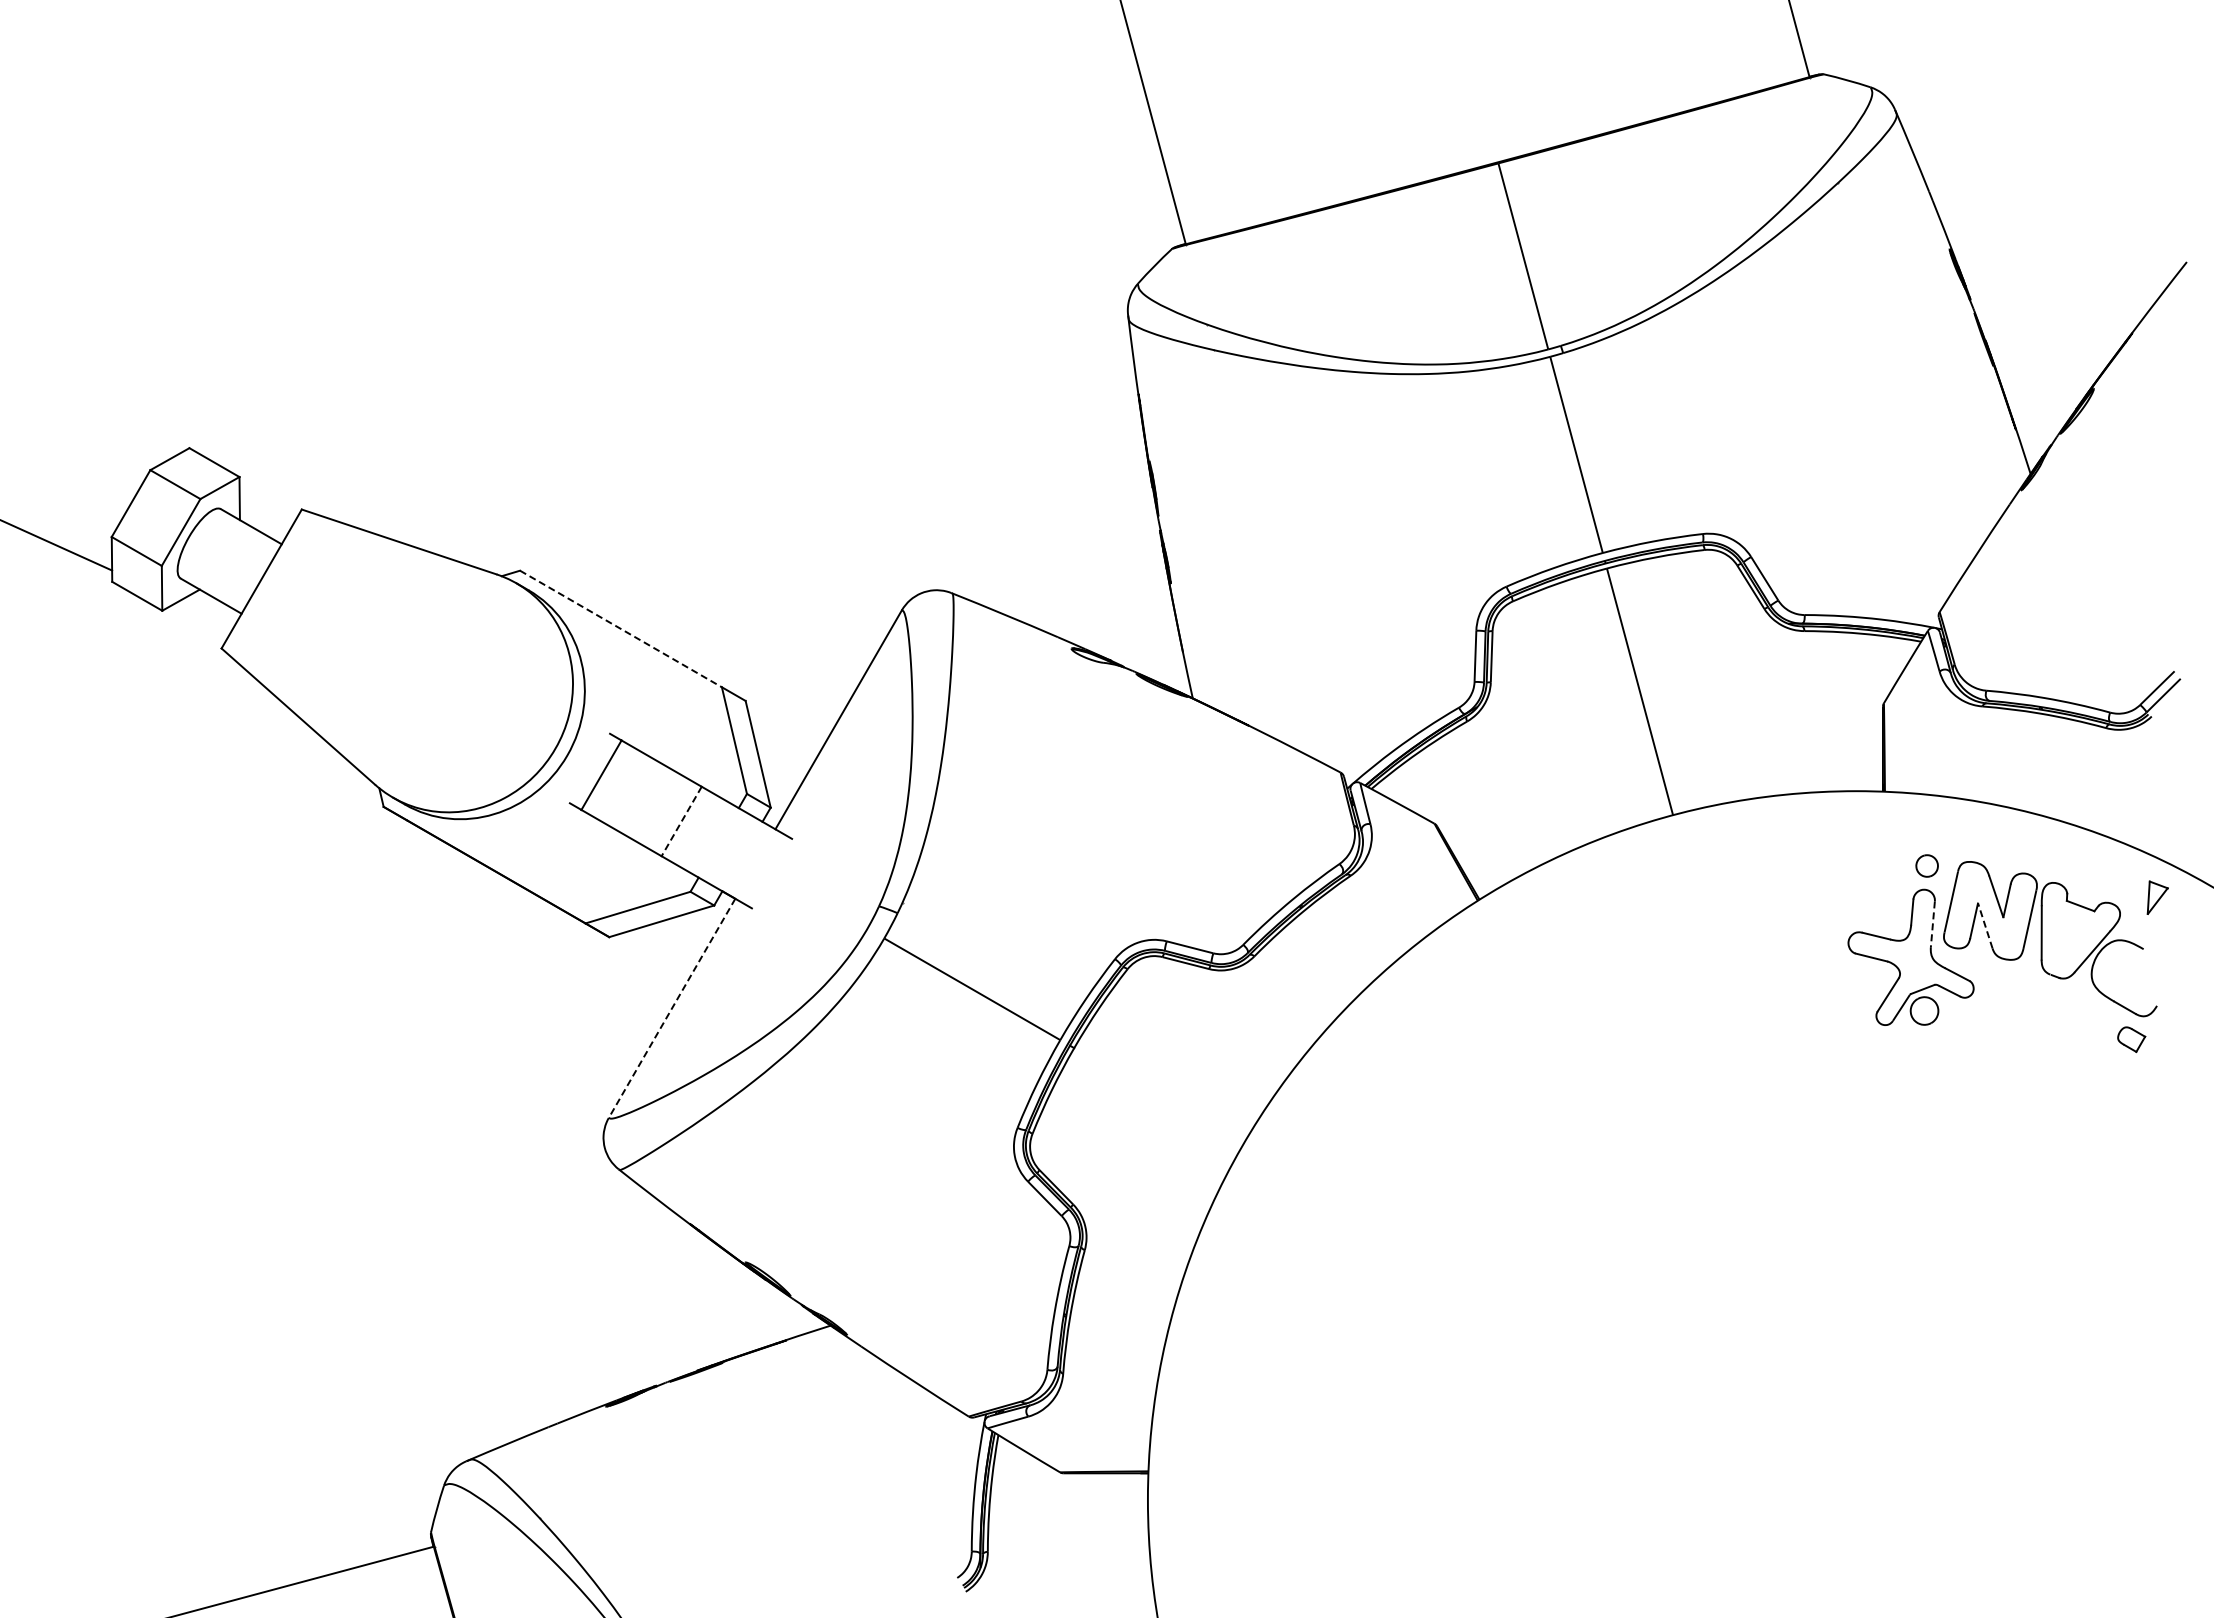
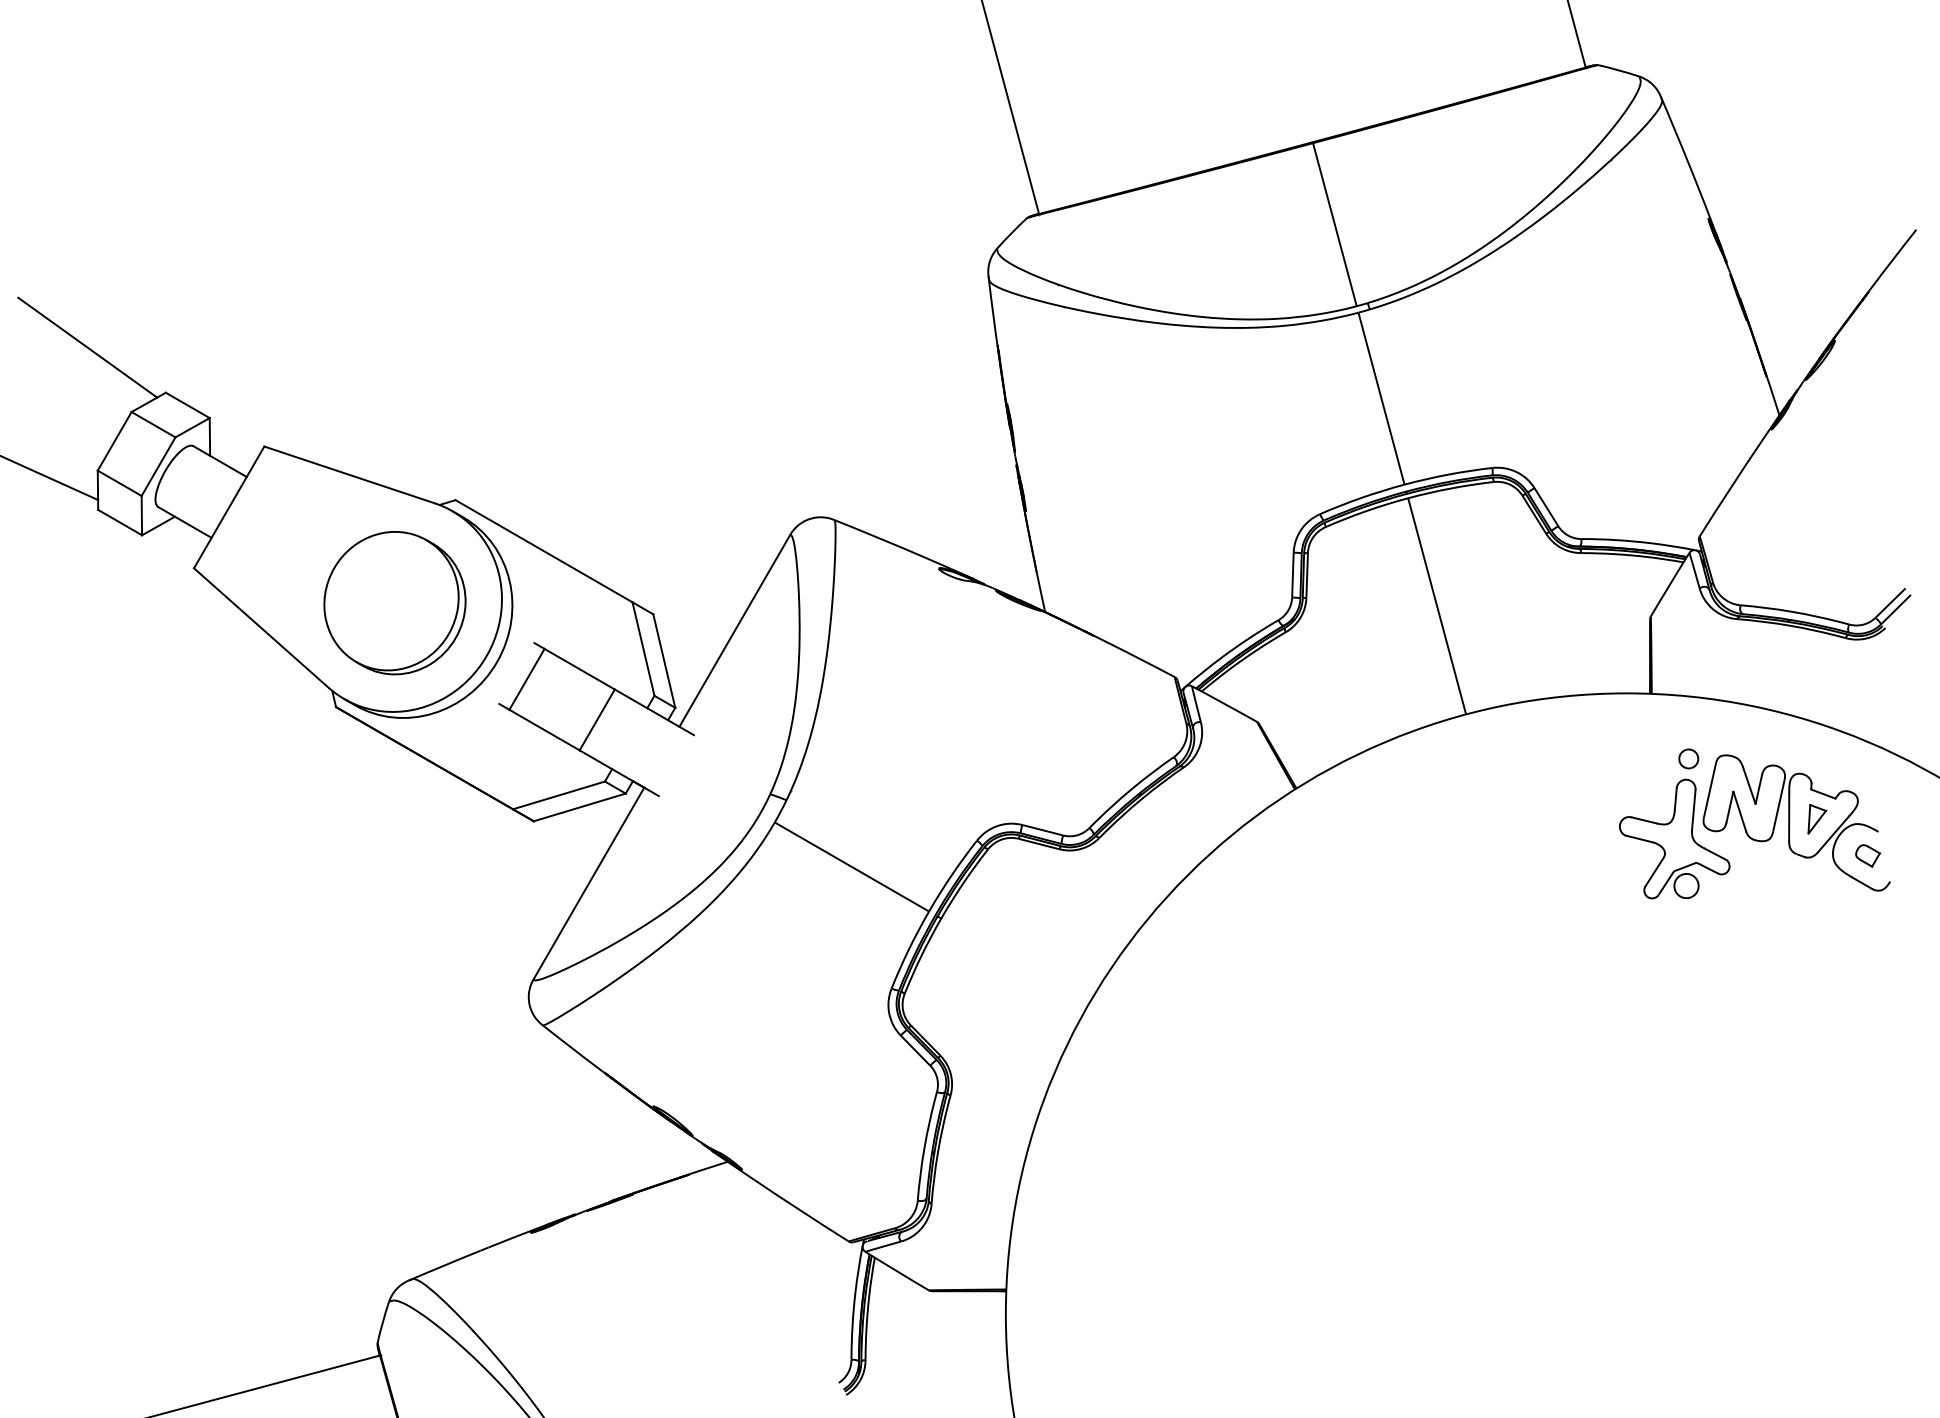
line: (100, 396) -> (87, 347), added
line: (620, 628) -> (543, 550), dashed -> solid
part: (450, 688) -> (394, 603), added
line: (681, 821) -> (597, 719), dashed -> solid
part: (2157, 897) -> (1817, 818), moved
line: (1932, 924) -> (1693, 810), dashed -> solid
line: (1985, 926) -> (1739, 811), dashed -> solid
line: (671, 1008) -> (588, 883), dashed -> solid
part: (2131, 1039) -> (1867, 855), moved

